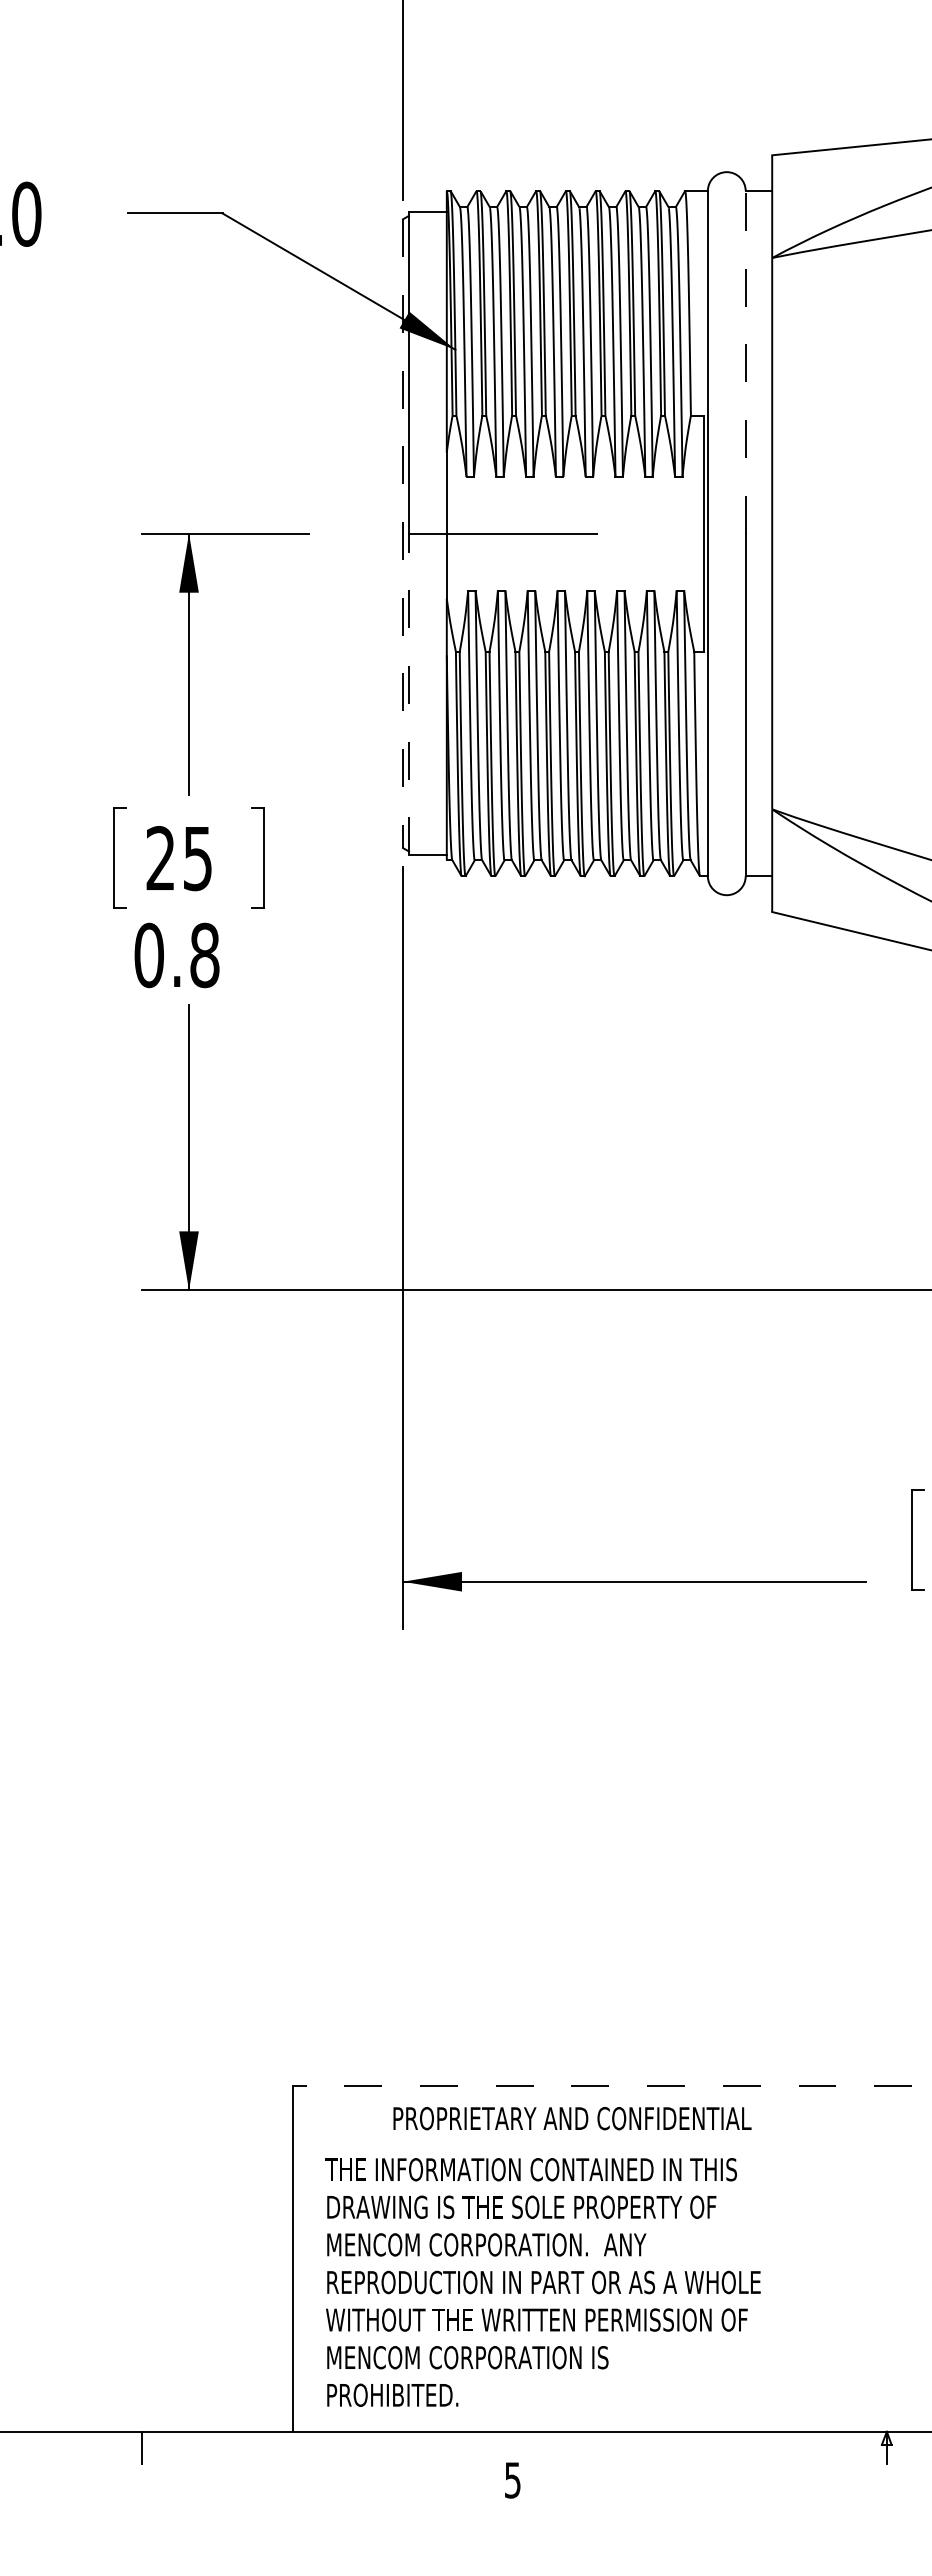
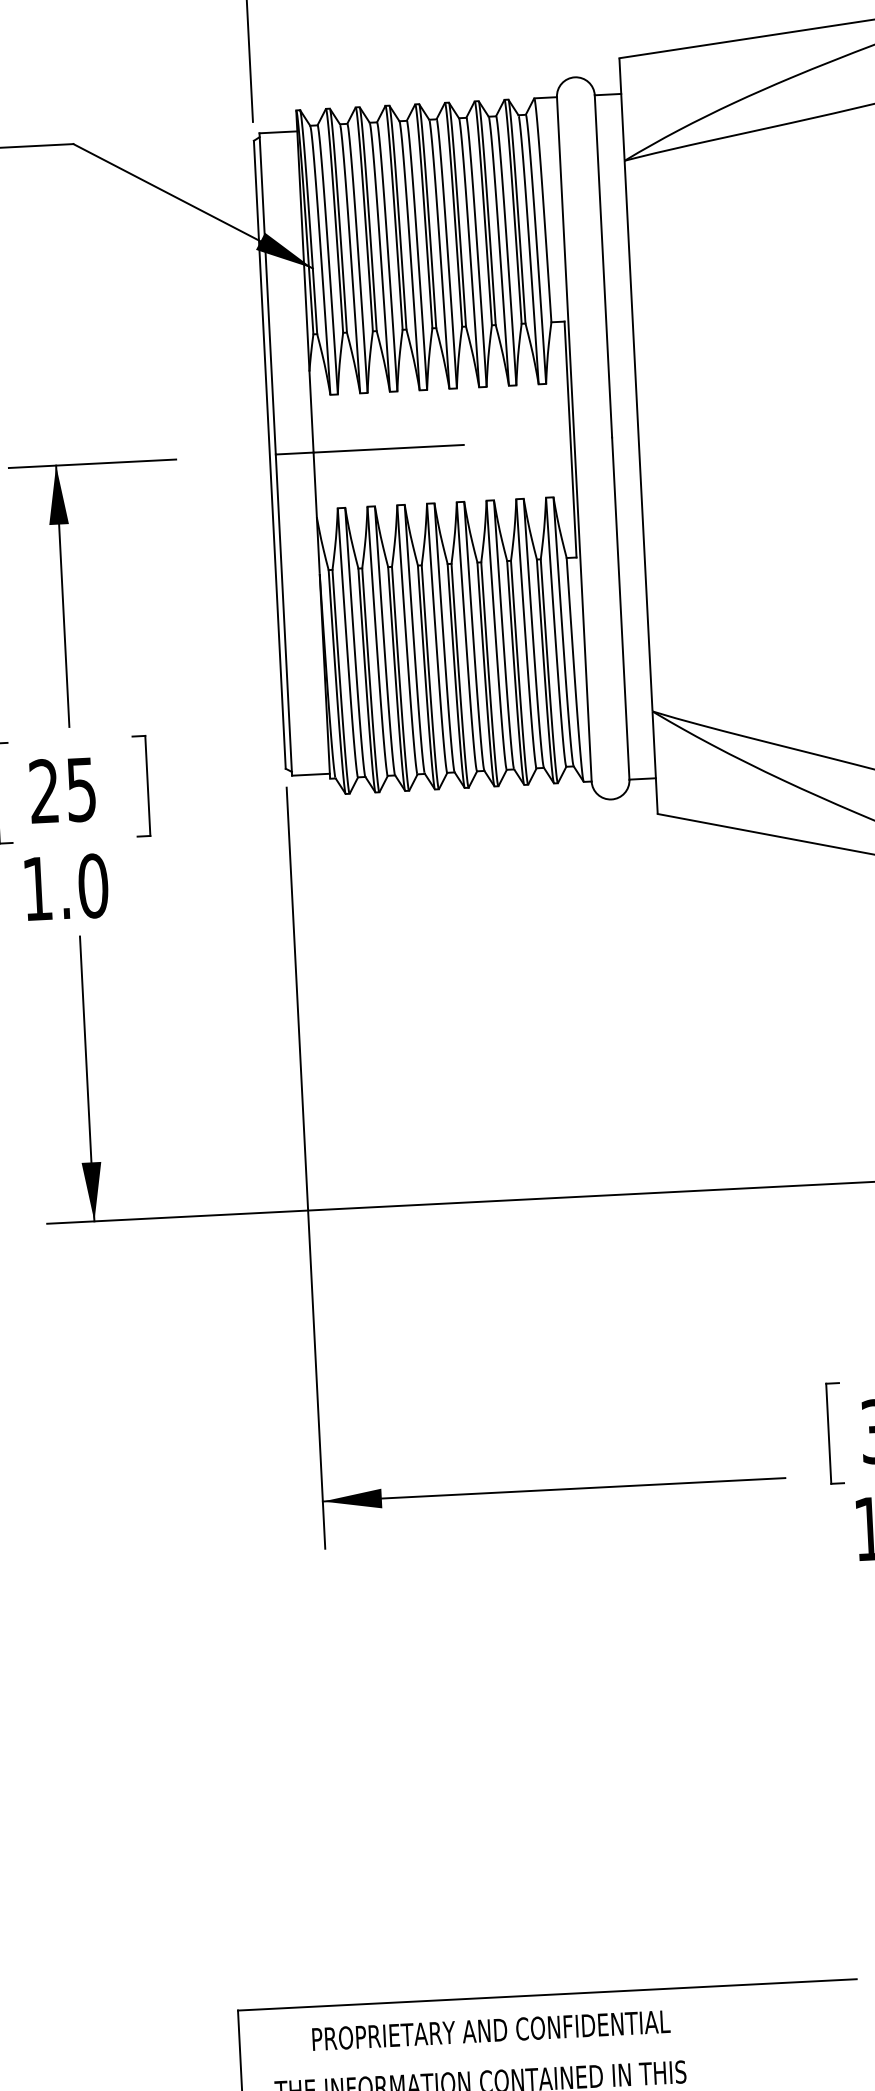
line: (745, 361) -> (603, 265), dashed -> solid
line: (402, 534) -> (269, 455), dashed -> solid
line: (408, 694) -> (283, 615), dashed -> solid
text: (176, 955) -> (64, 887), 0.8 -> 1.0
line: (602, 2085) -> (547, 1994), dashed -> solid
text: (572, 2118) -> (491, 2030), moved

